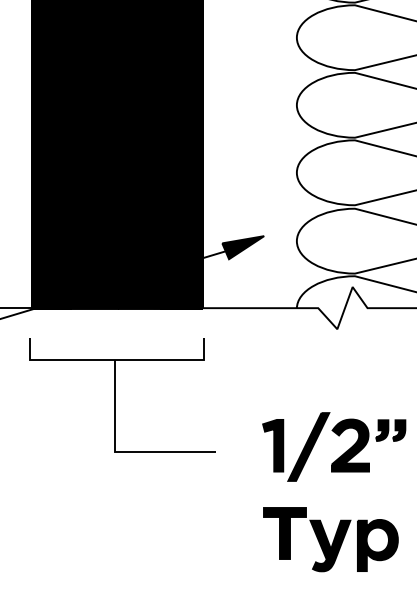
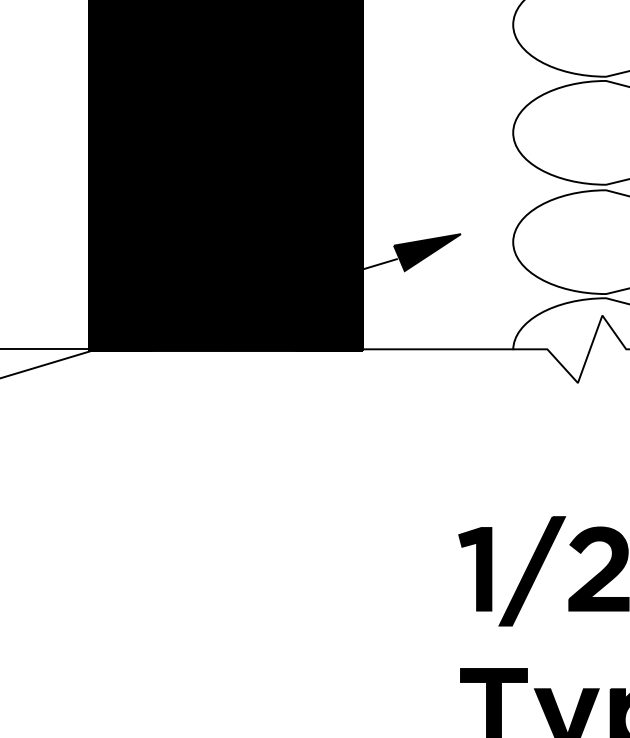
part: (115, 395) -> (223, 488), removed

